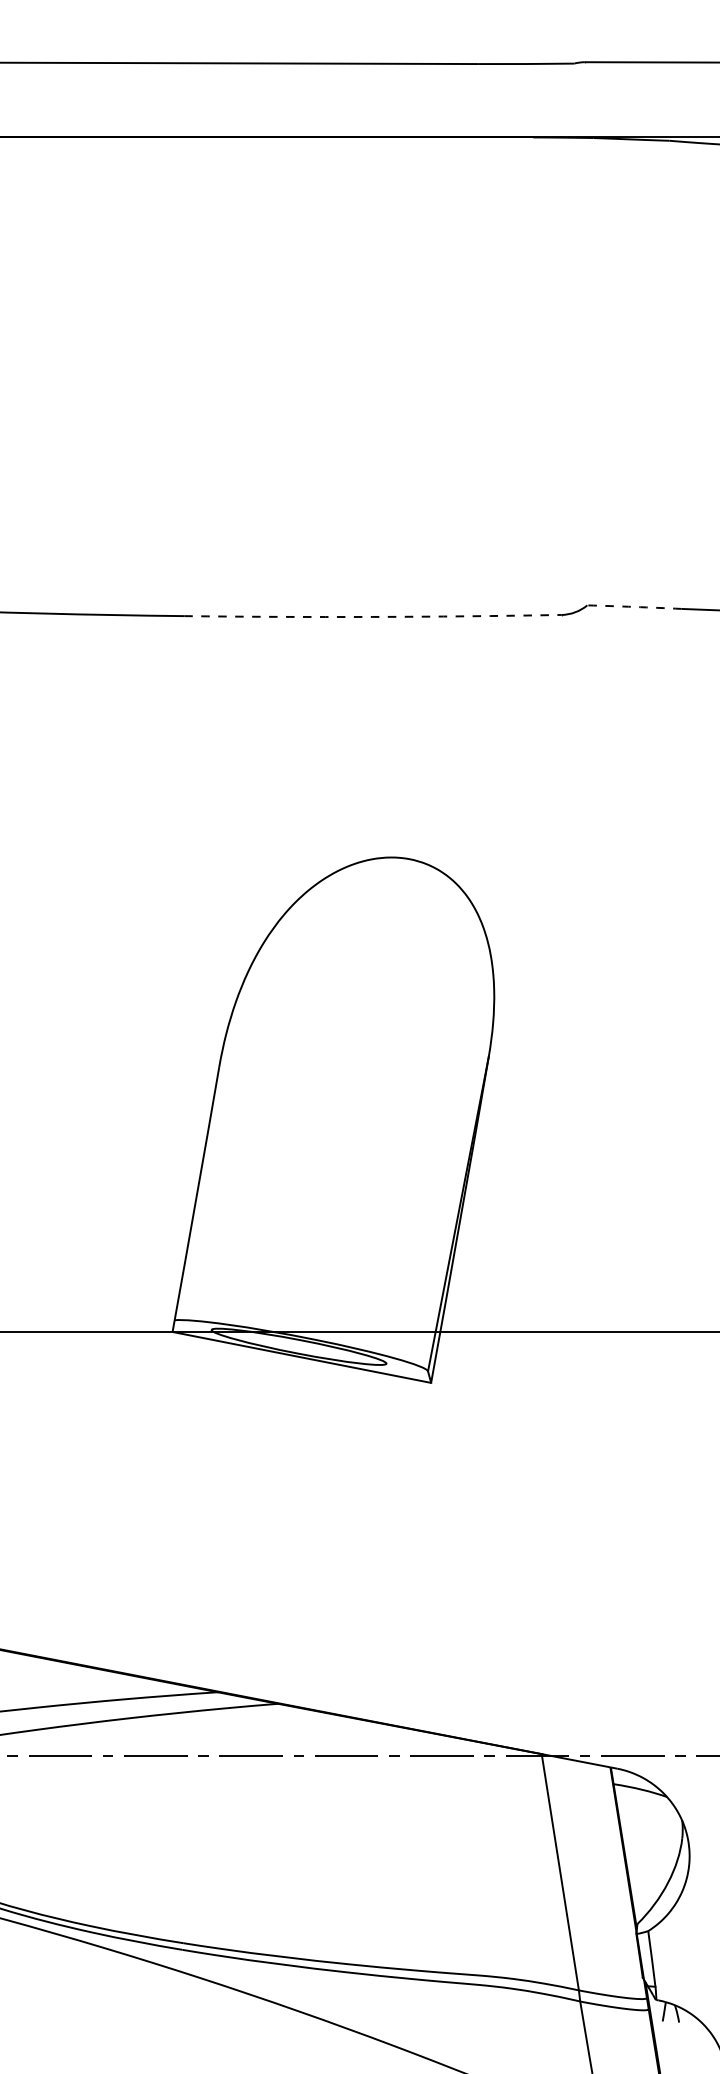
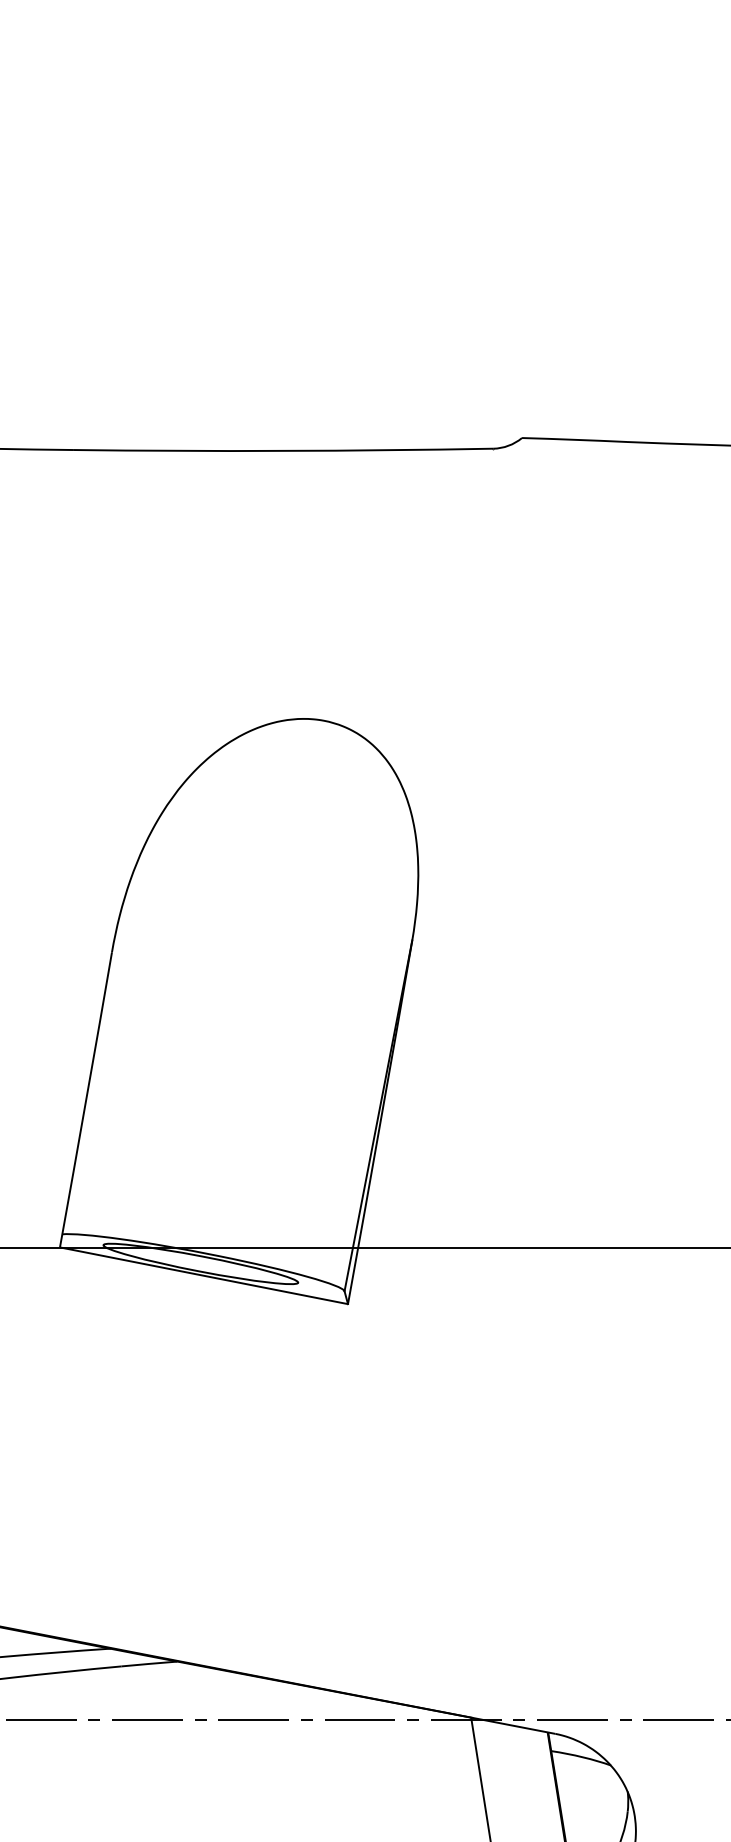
arc: (634, 606) -> (574, 439), dashed -> solid
arc: (372, 616) -> (282, 450), dashed -> solid

